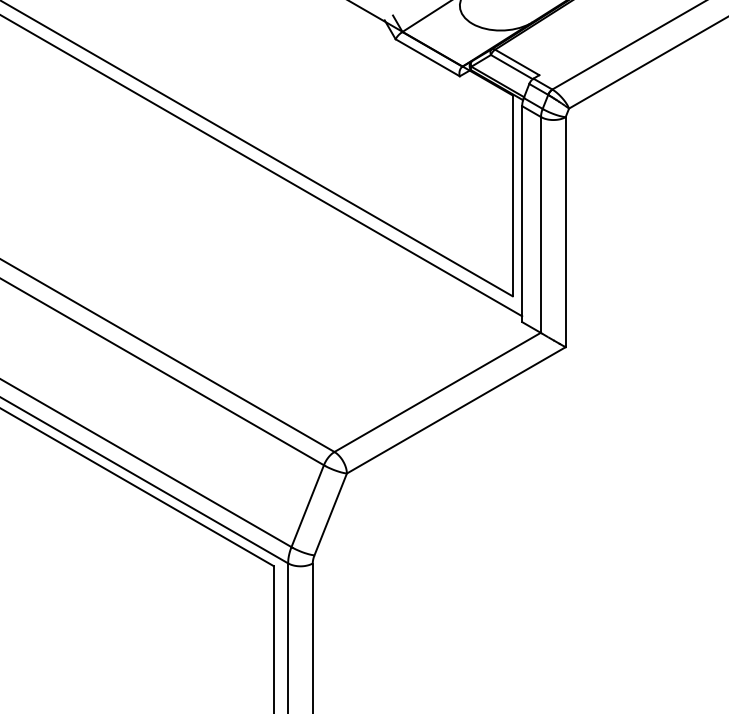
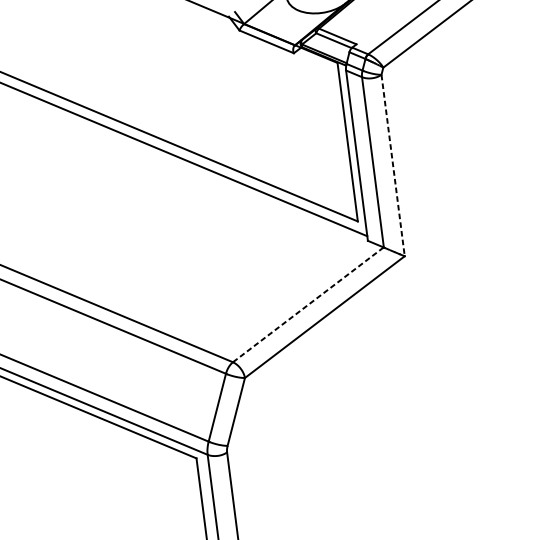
line: (565, 232) -> (393, 165), solid -> dashed
line: (437, 392) -> (308, 304), solid -> dashed

